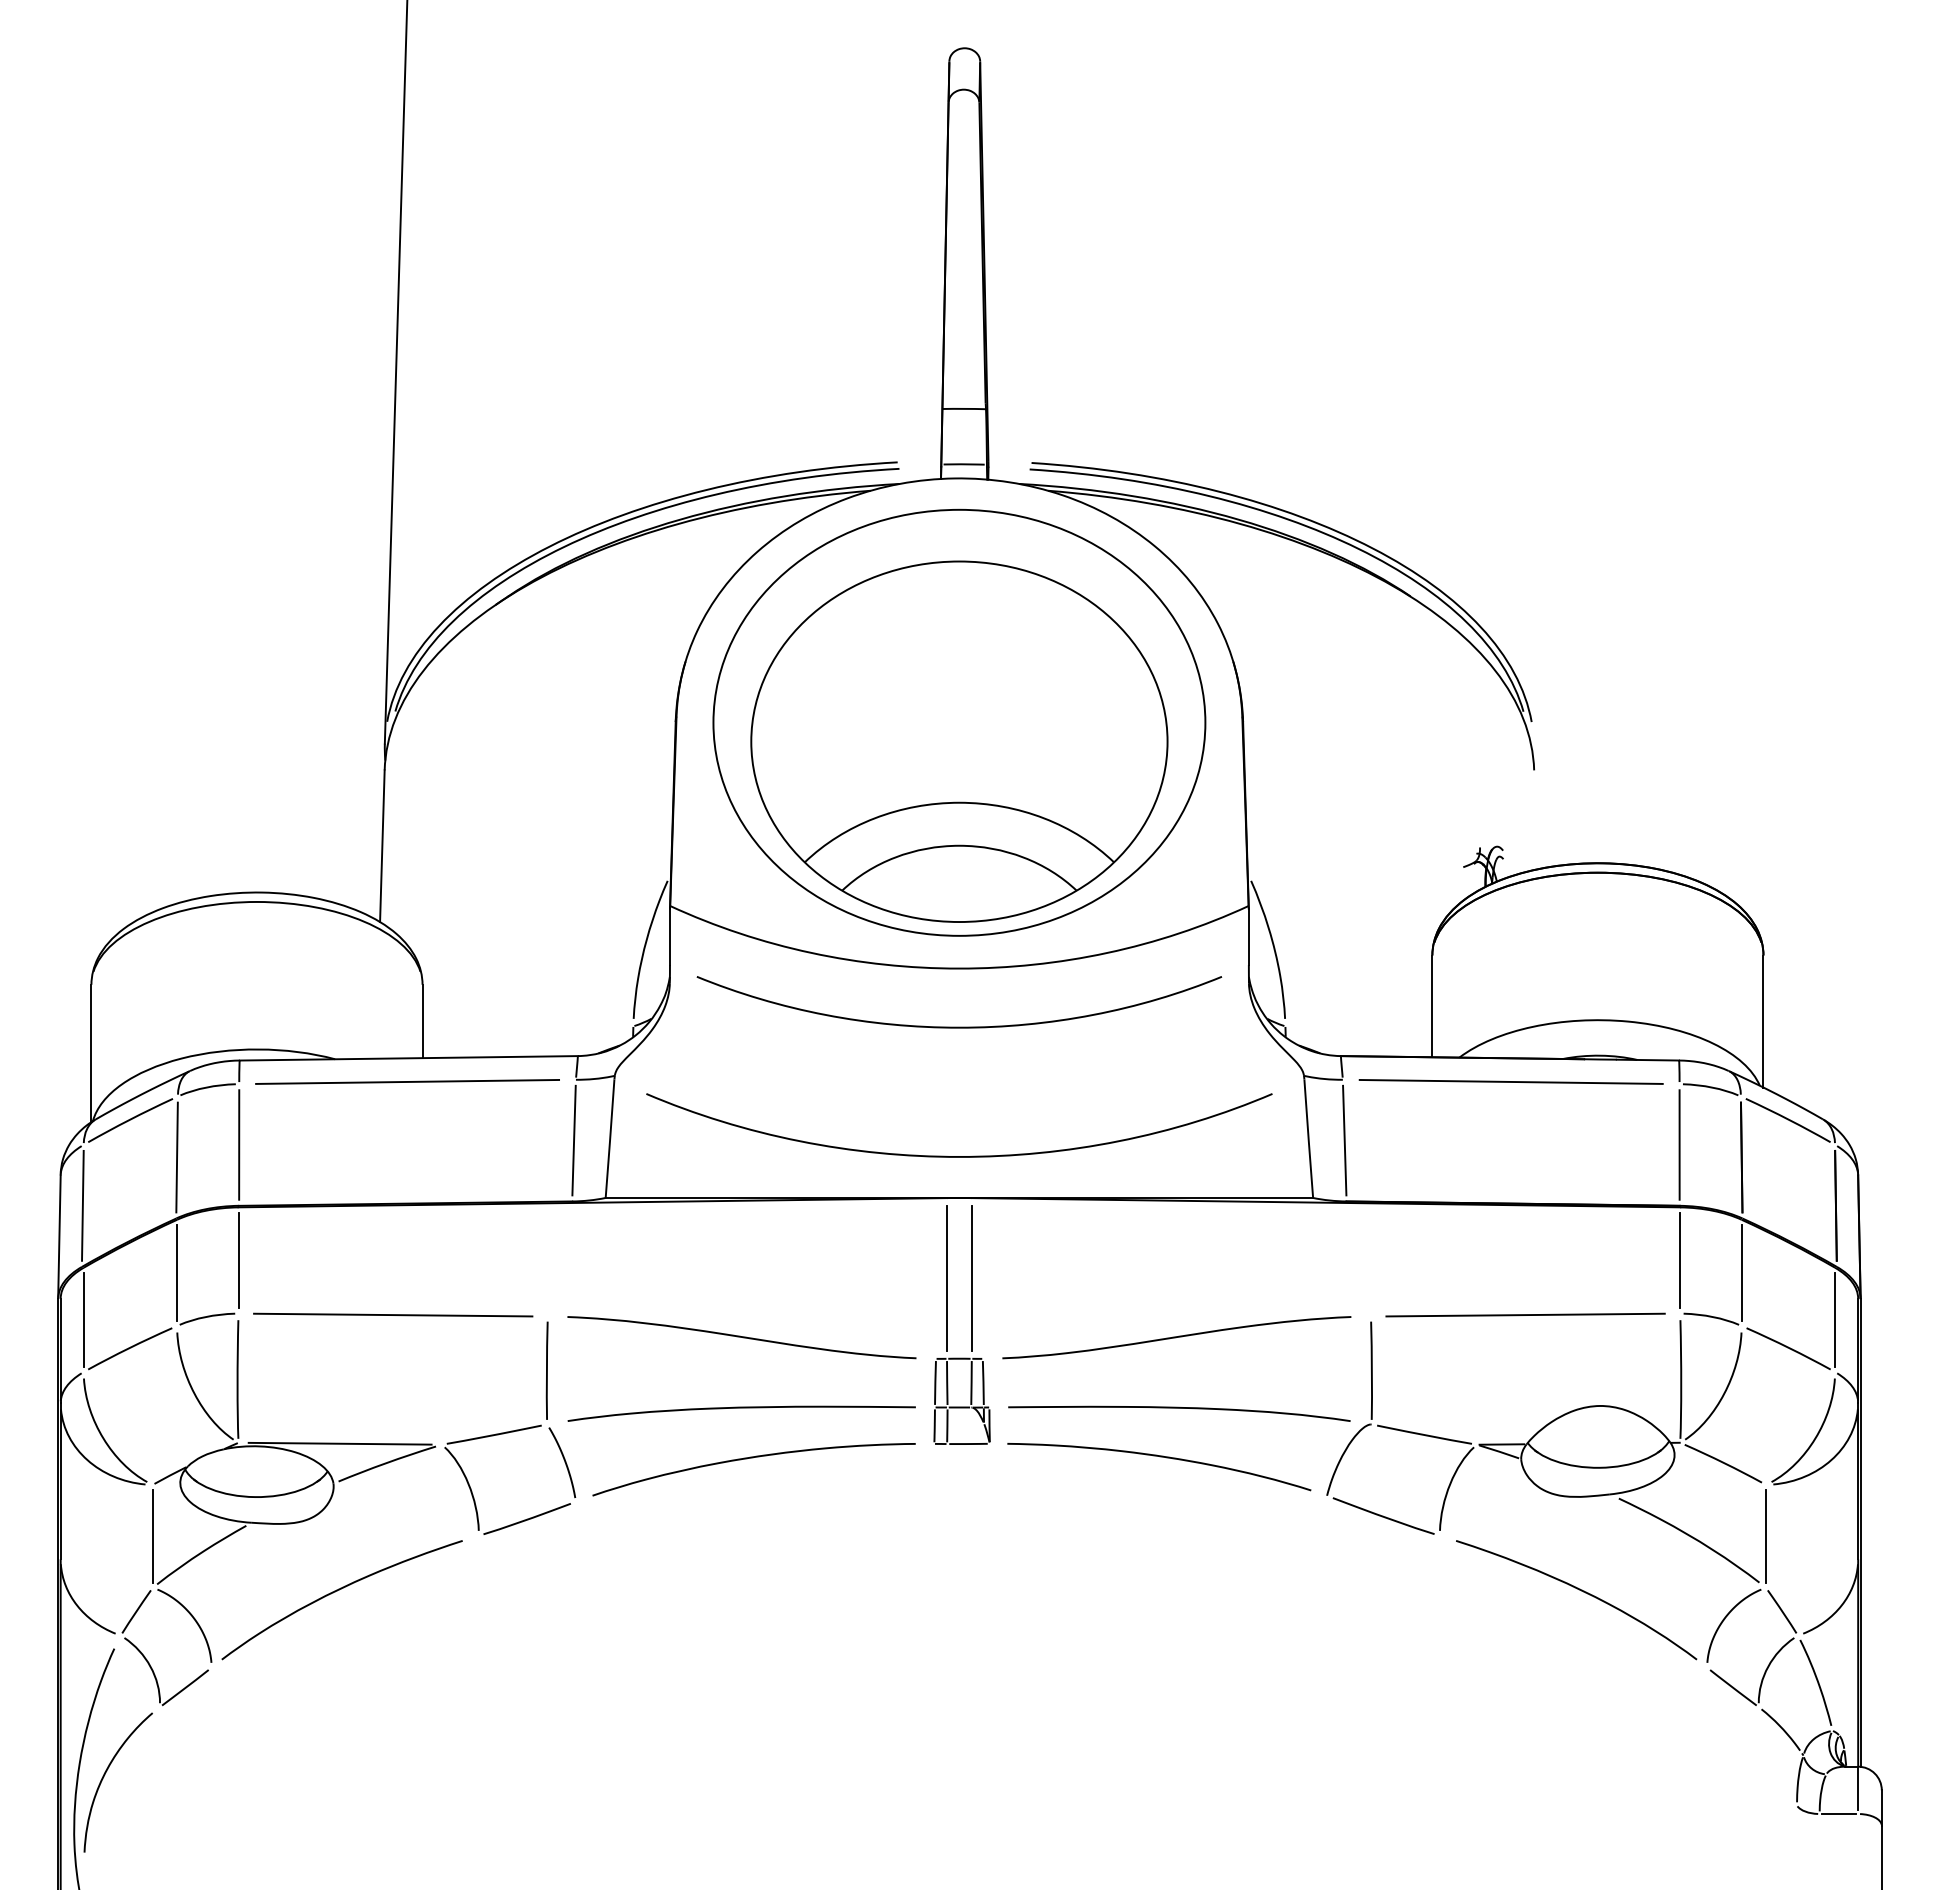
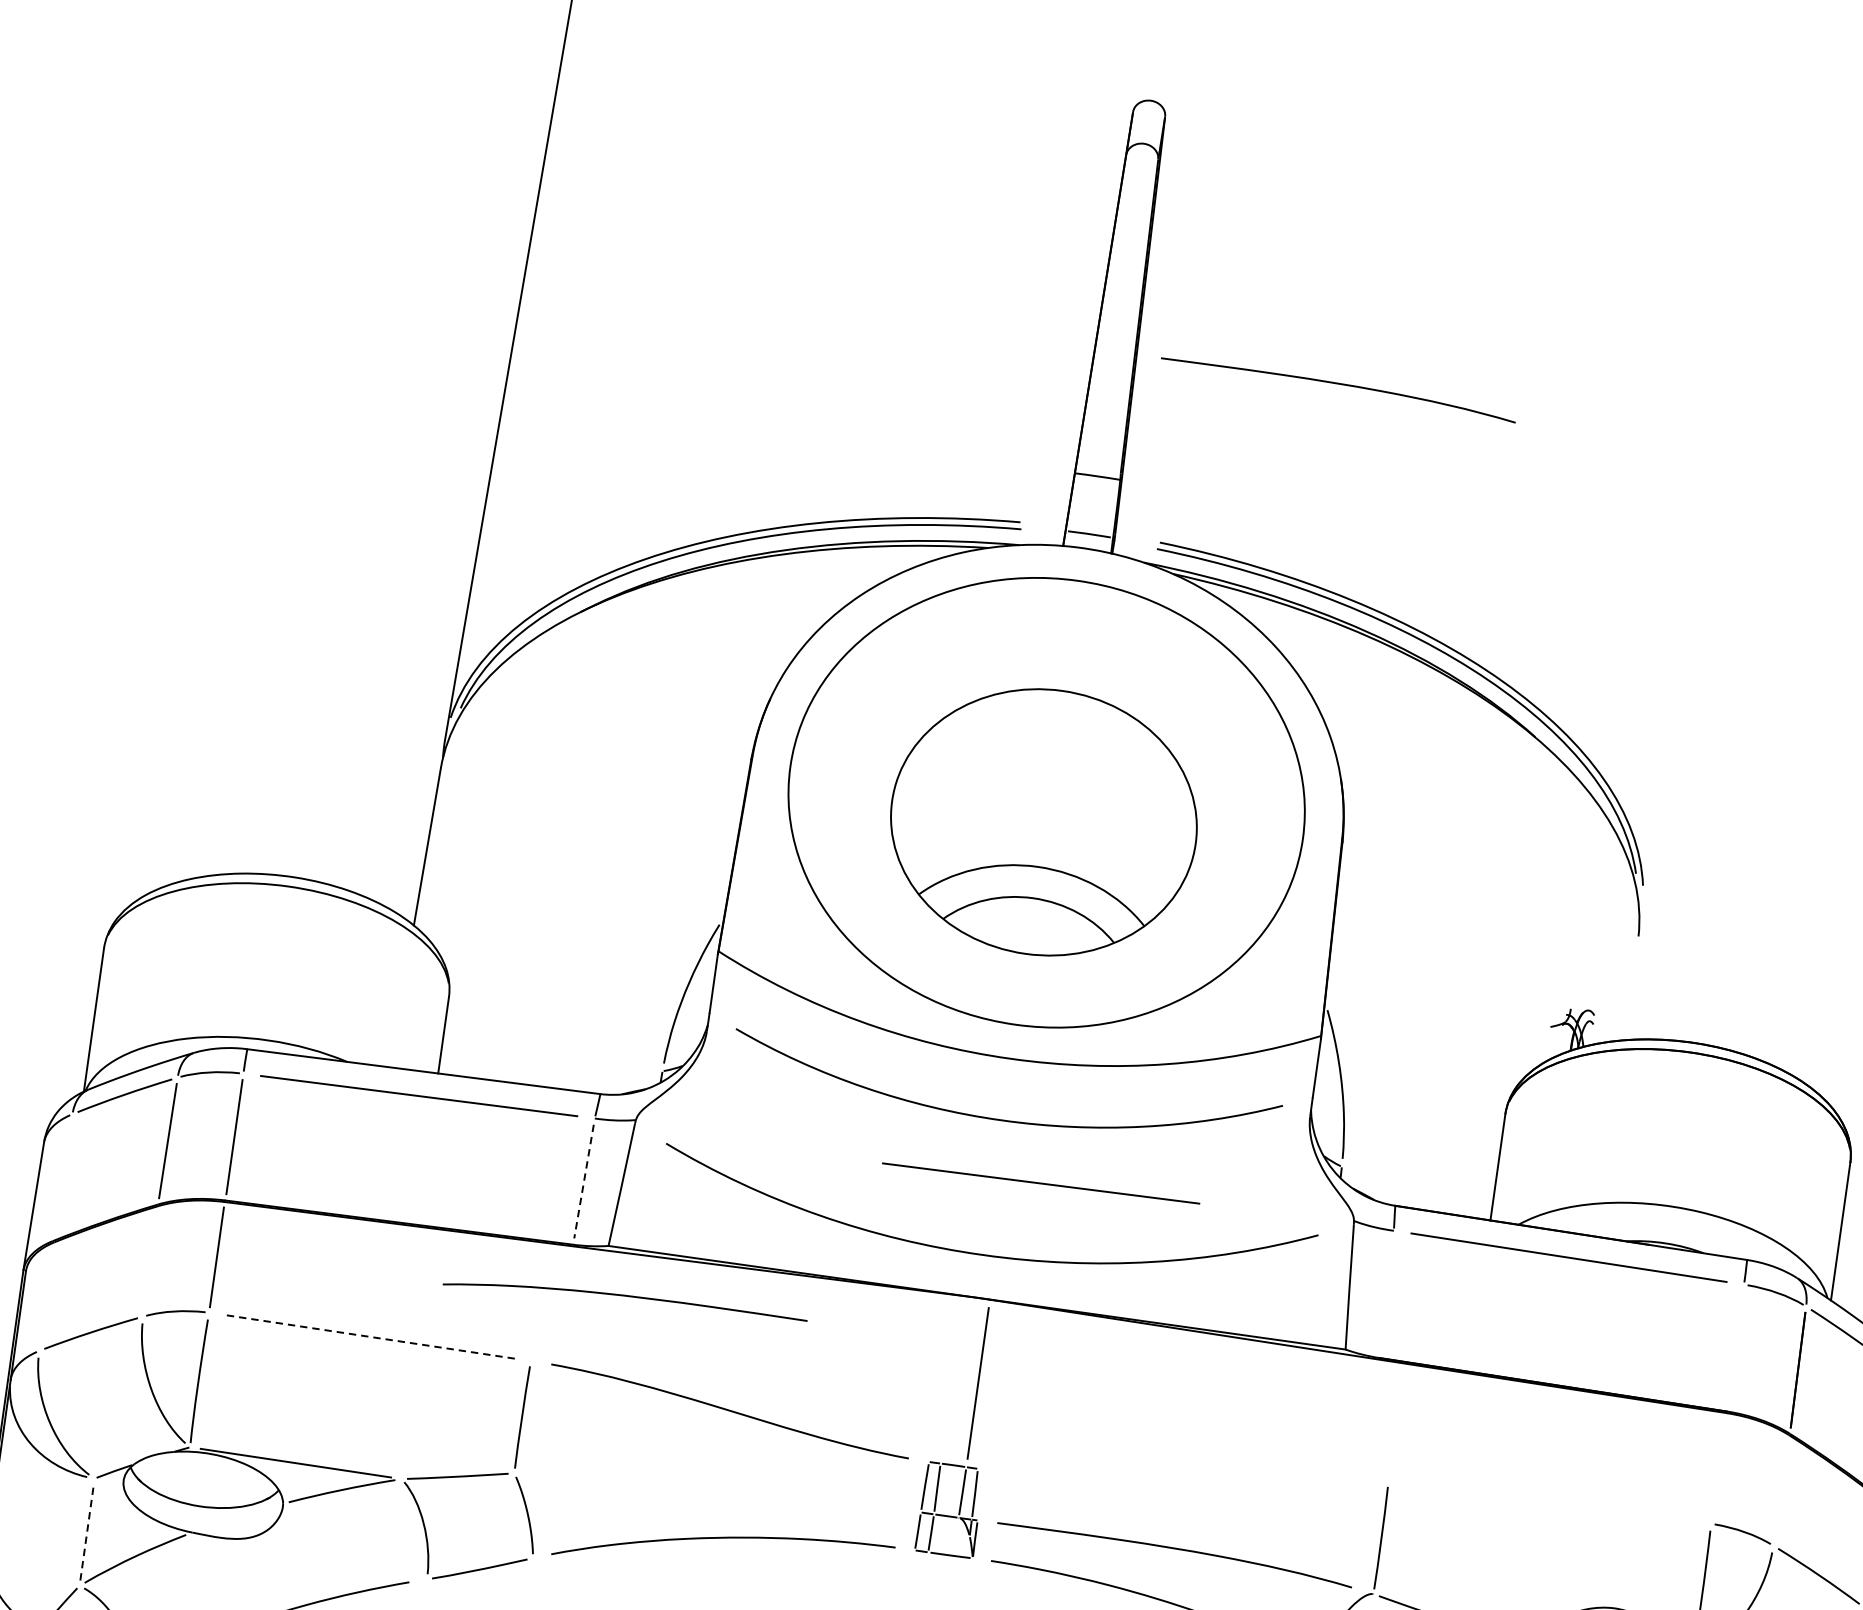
curve: (1179, 290) -> (1339, 384), added
part: (959, 741) -> (1044, 822), size x0.7
line: (1004, 1081) -> (1041, 1183), added
line: (574, 1140) -> (584, 1181), solid -> dashed
line: (1344, 1140) -> (1386, 1294), removed
line: (1679, 1144) -> (1735, 1347), removed
line: (82, 1205) -> (62, 1177), removed
line: (1680, 1260) -> (1719, 1468), removed
line: (177, 1272) -> (151, 1260), removed
line: (1741, 1272) -> (1781, 1489), removed
line: (947, 1278) -> (952, 1379), removed
line: (1525, 1314) -> (1549, 1502), removed
line: (392, 1315) -> (369, 1337), solid -> dashed
line: (83, 1319) -> (46, 1296), removed
curve: (1176, 1337) -> (1182, 1474), removed
curve: (741, 1408) -> (625, 1296), moved
line: (152, 1535) -> (86, 1531), solid -> dashed

